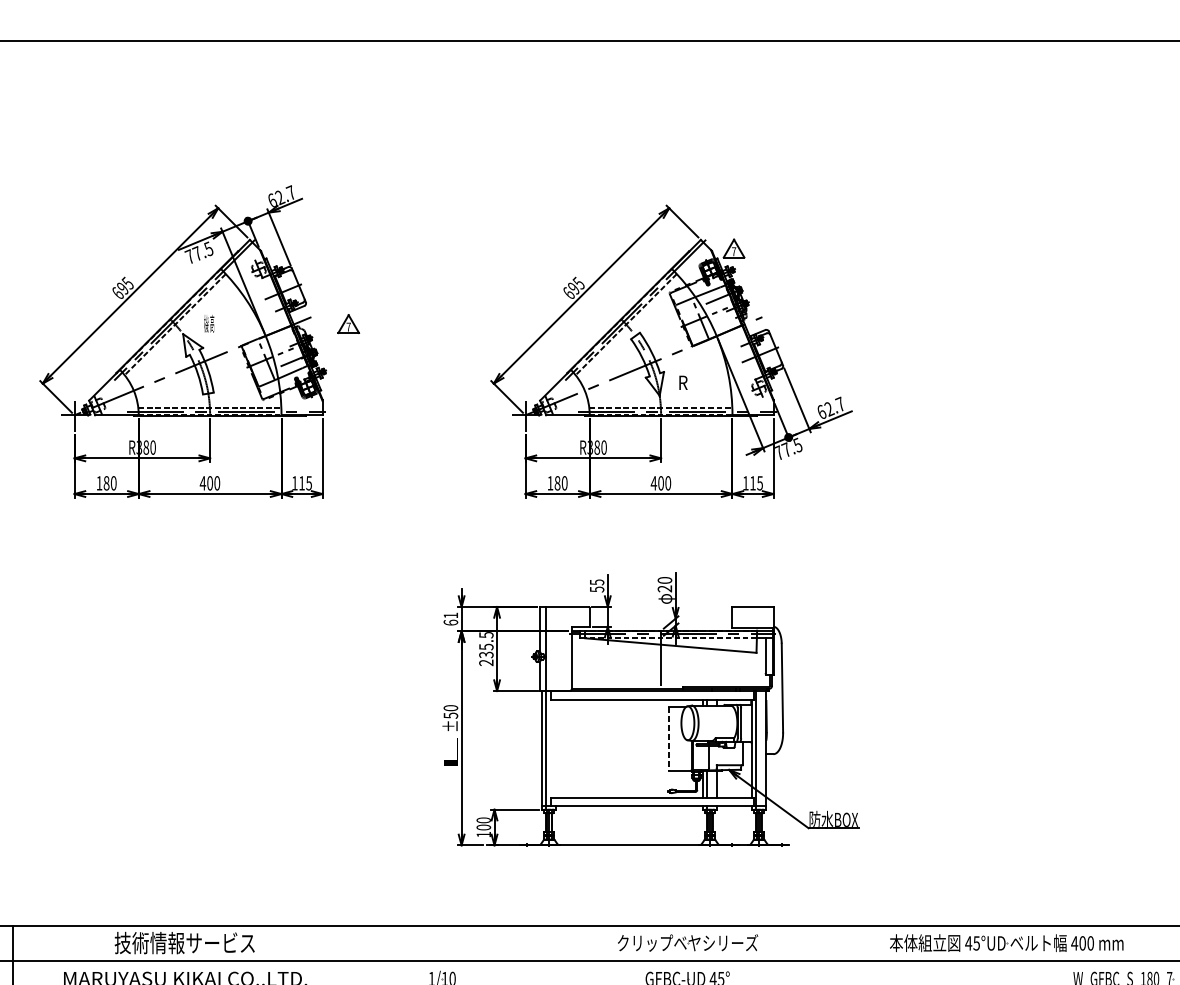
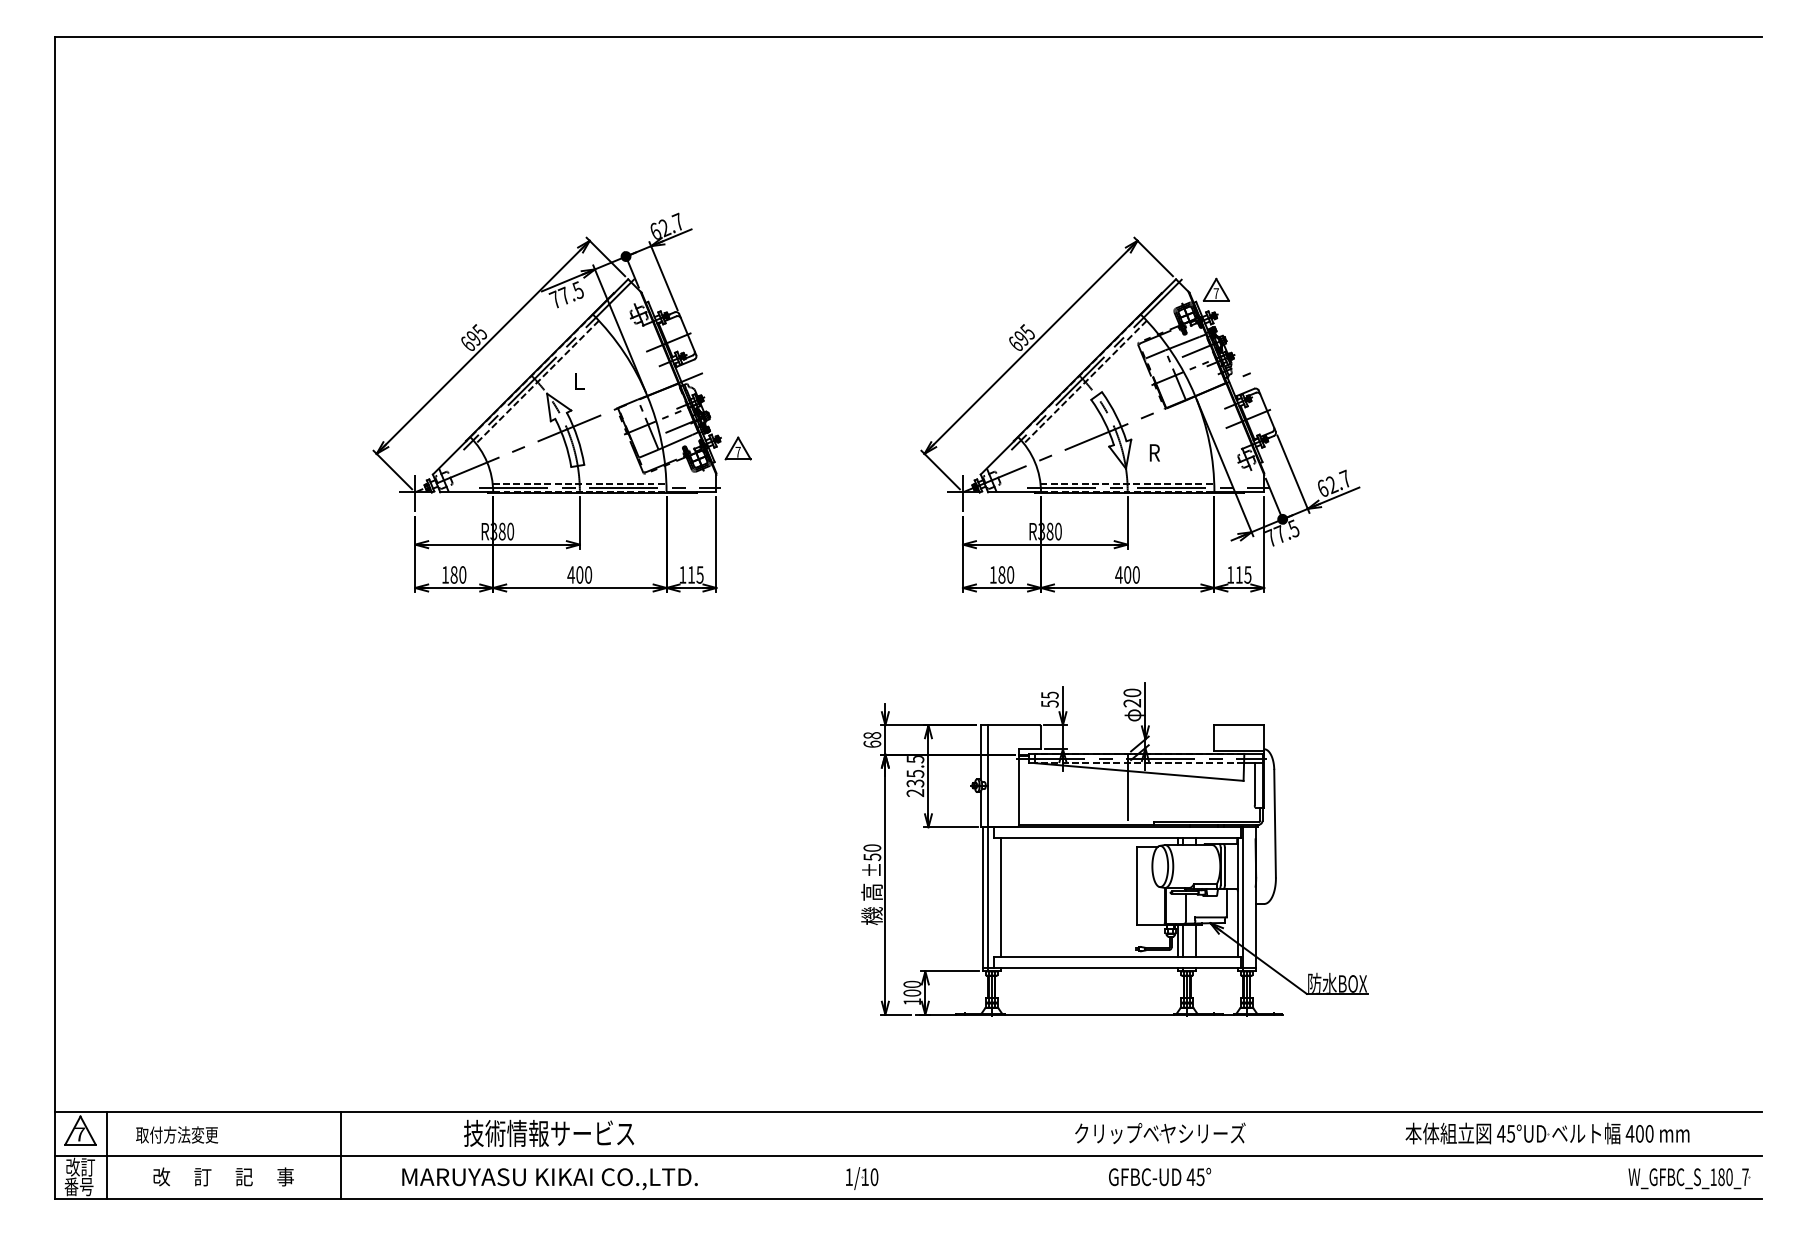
text: (208, 323) -> (578, 380), 機 高 -> L
part: (348, 324) -> (737, 448), moved
text: (451, 615) -> (872, 735), 61 -> 68
line: (669, 739) -> (1137, 886), dashed -> solid
line: (556, 748) -> (1000, 897), added
text: (450, 754) -> (871, 904), L -> 機 高

